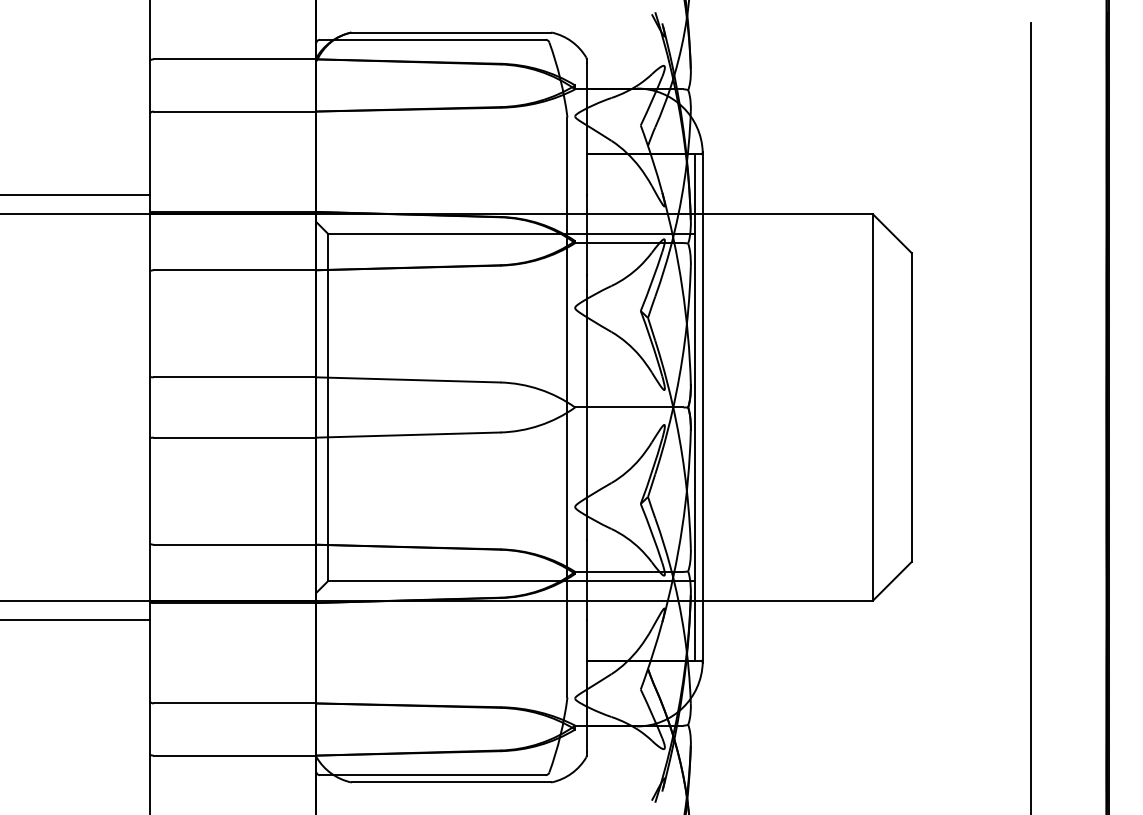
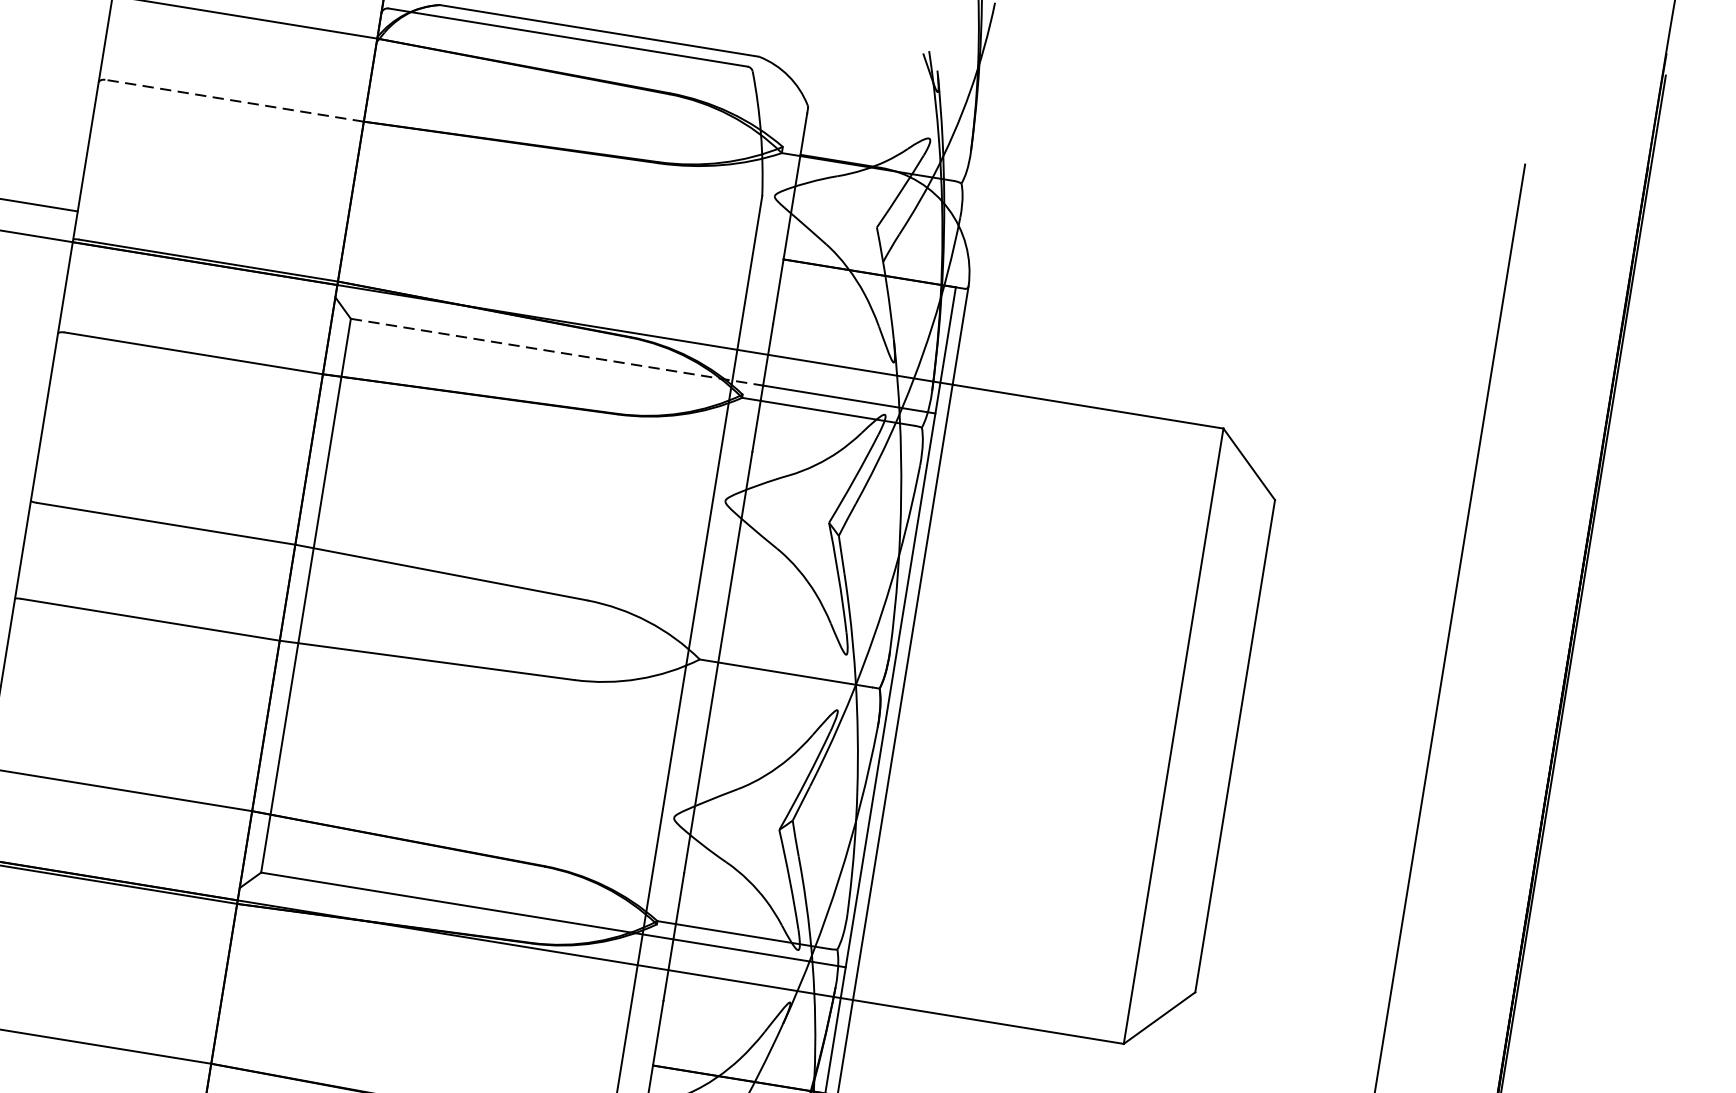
line: (234, 111) -> (233, 100), solid -> dashed
line: (457, 233) -> (557, 352), solid -> dashed

